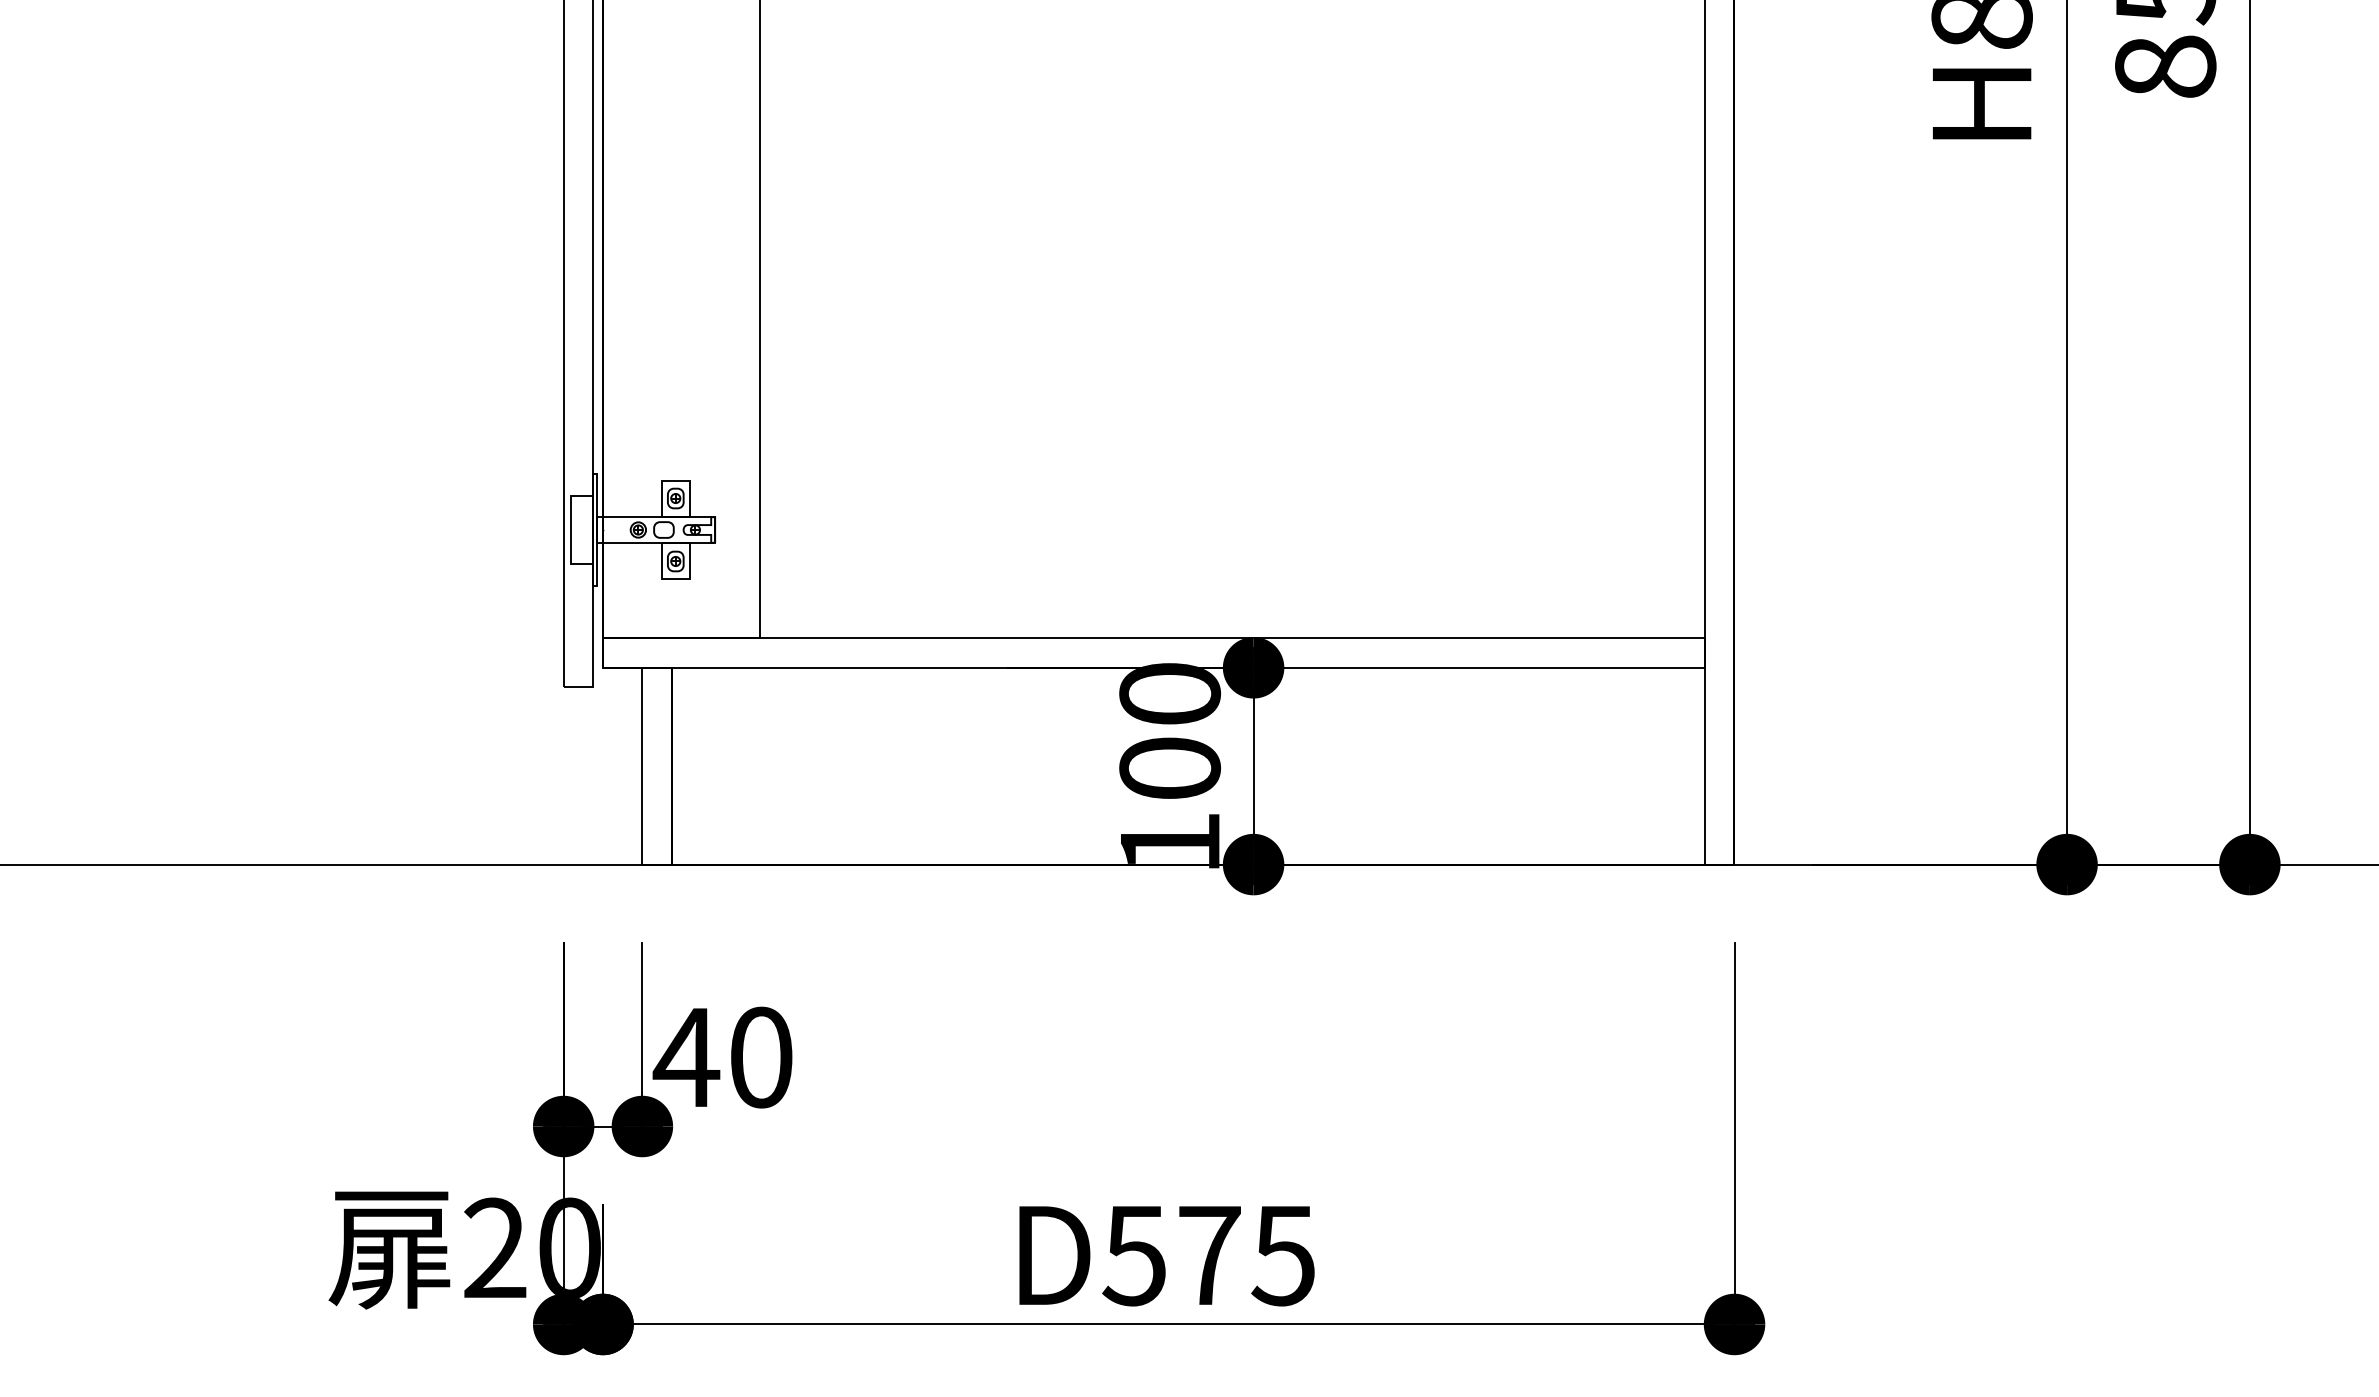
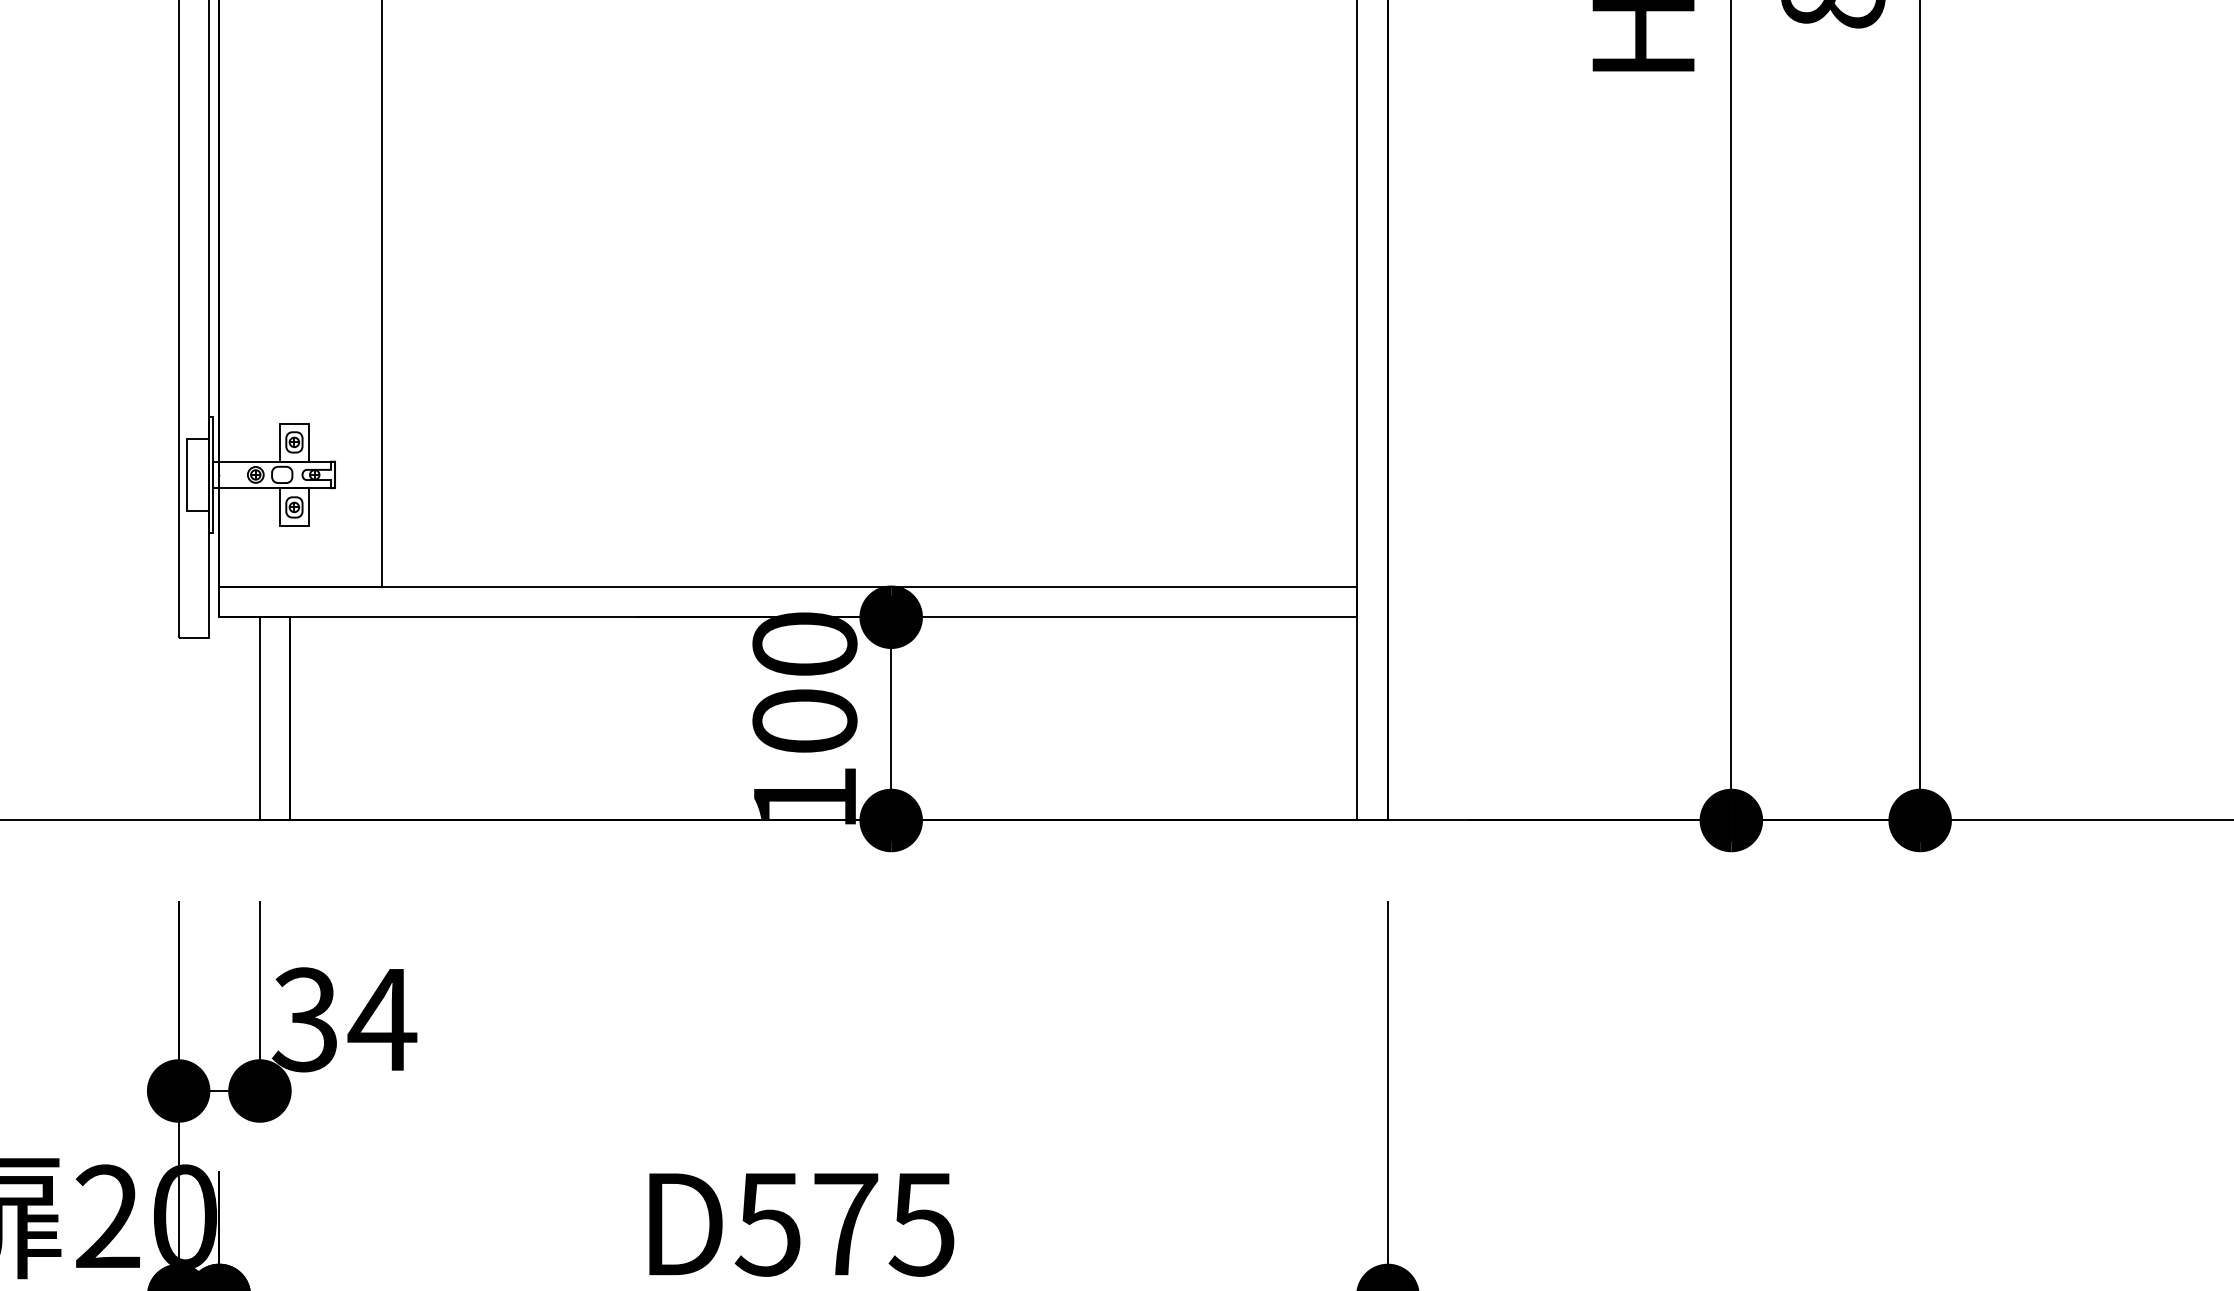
text: (723, 1057) -> (343, 1019), 40 -> 34

